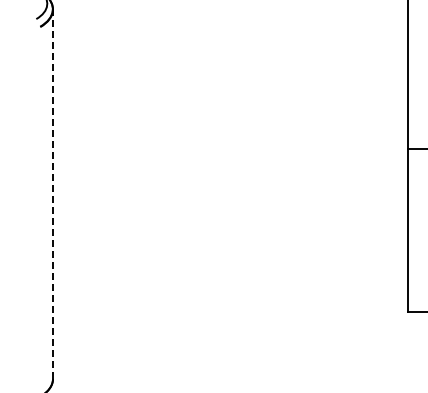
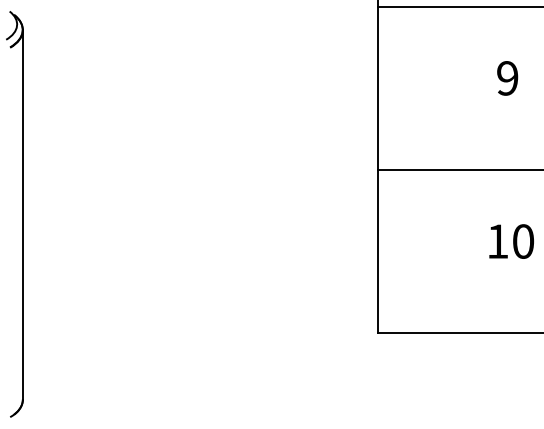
line: (52, 193) -> (22, 214), dashed -> solid

